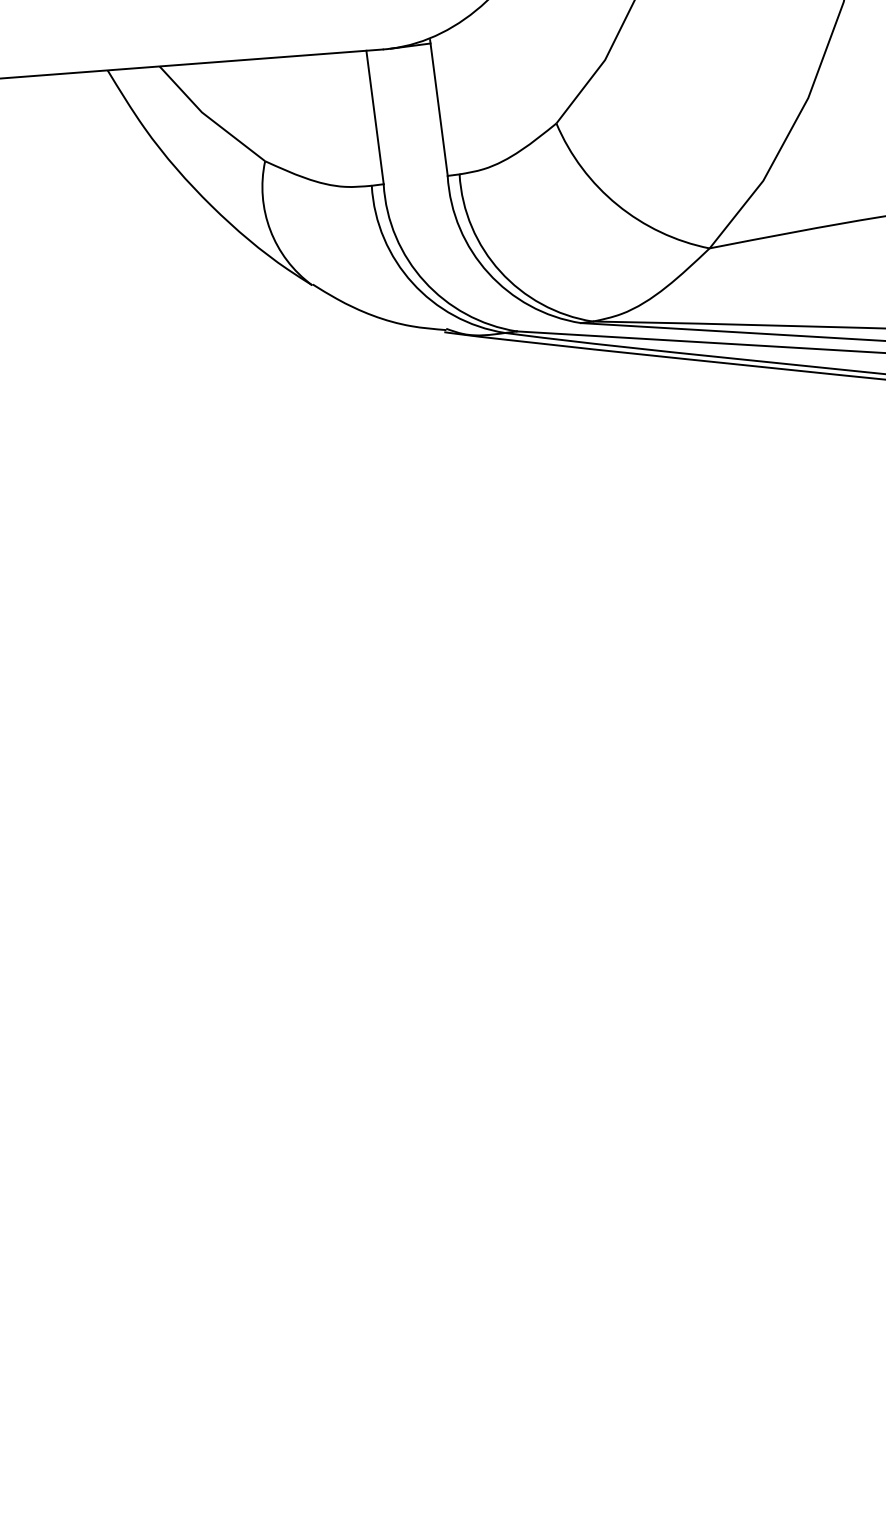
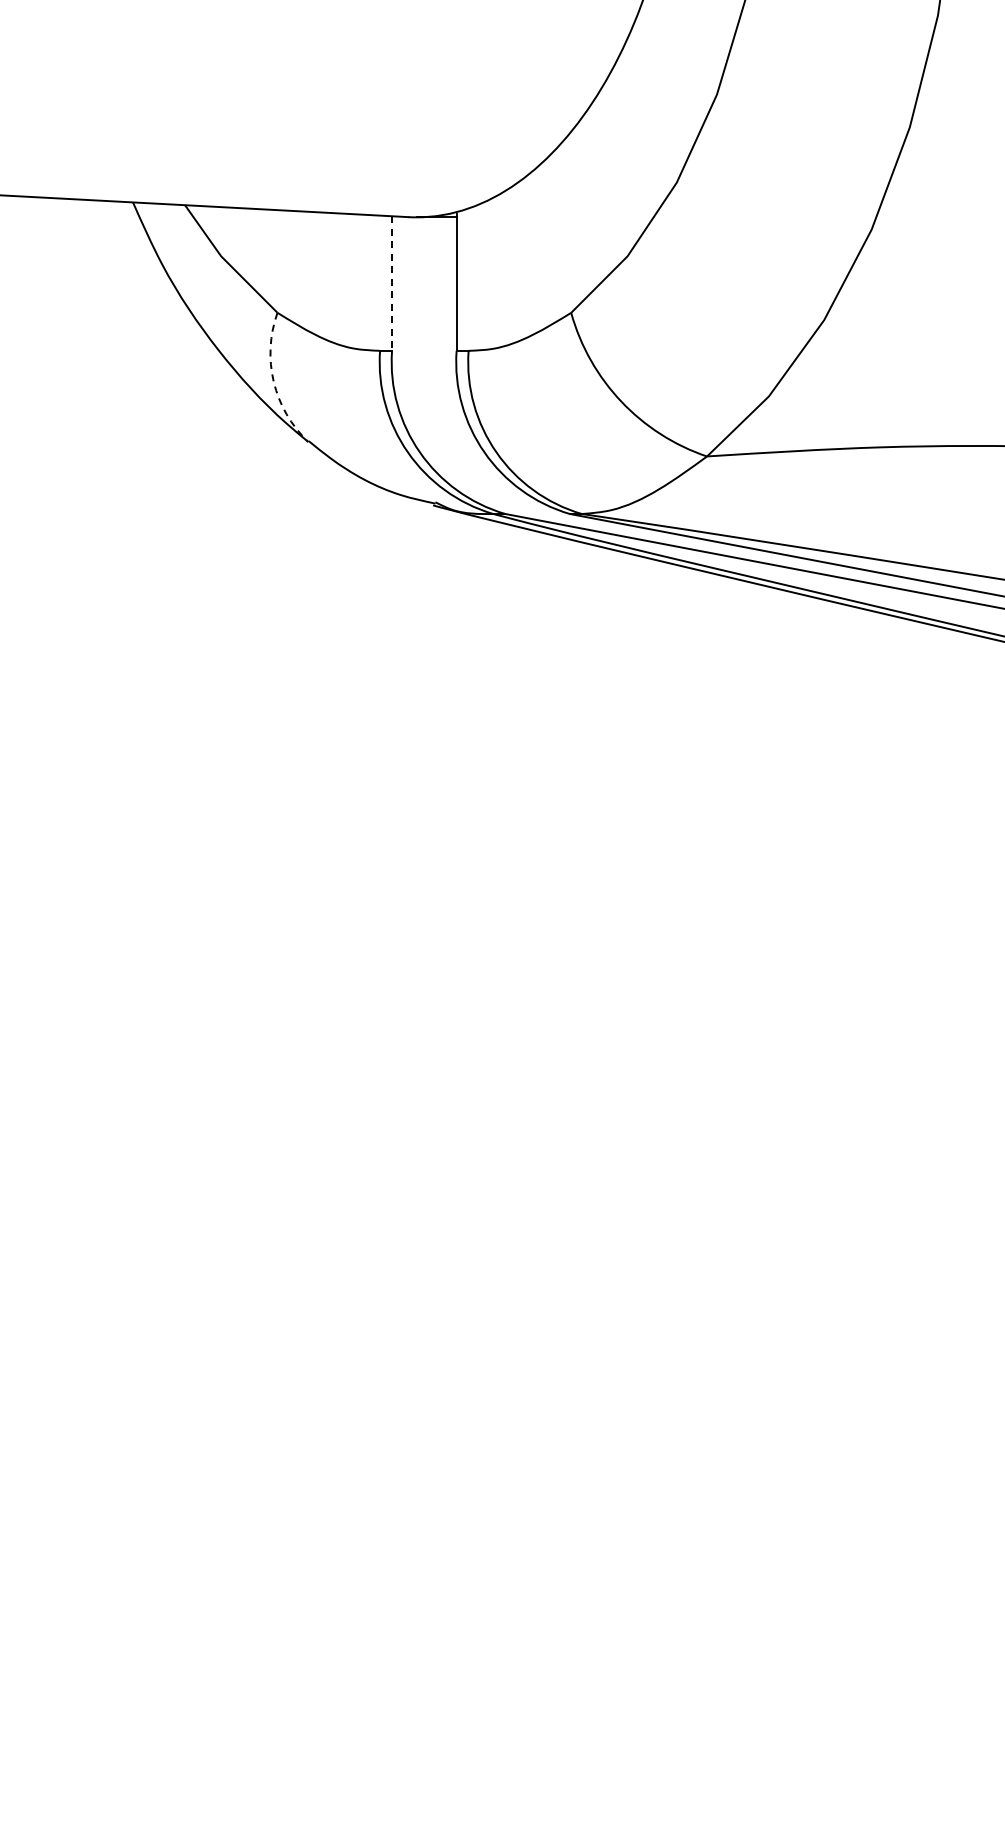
line: (375, 118) -> (392, 284), solid -> dashed
arc: (270, 229) -> (273, 381), solid -> dashed

